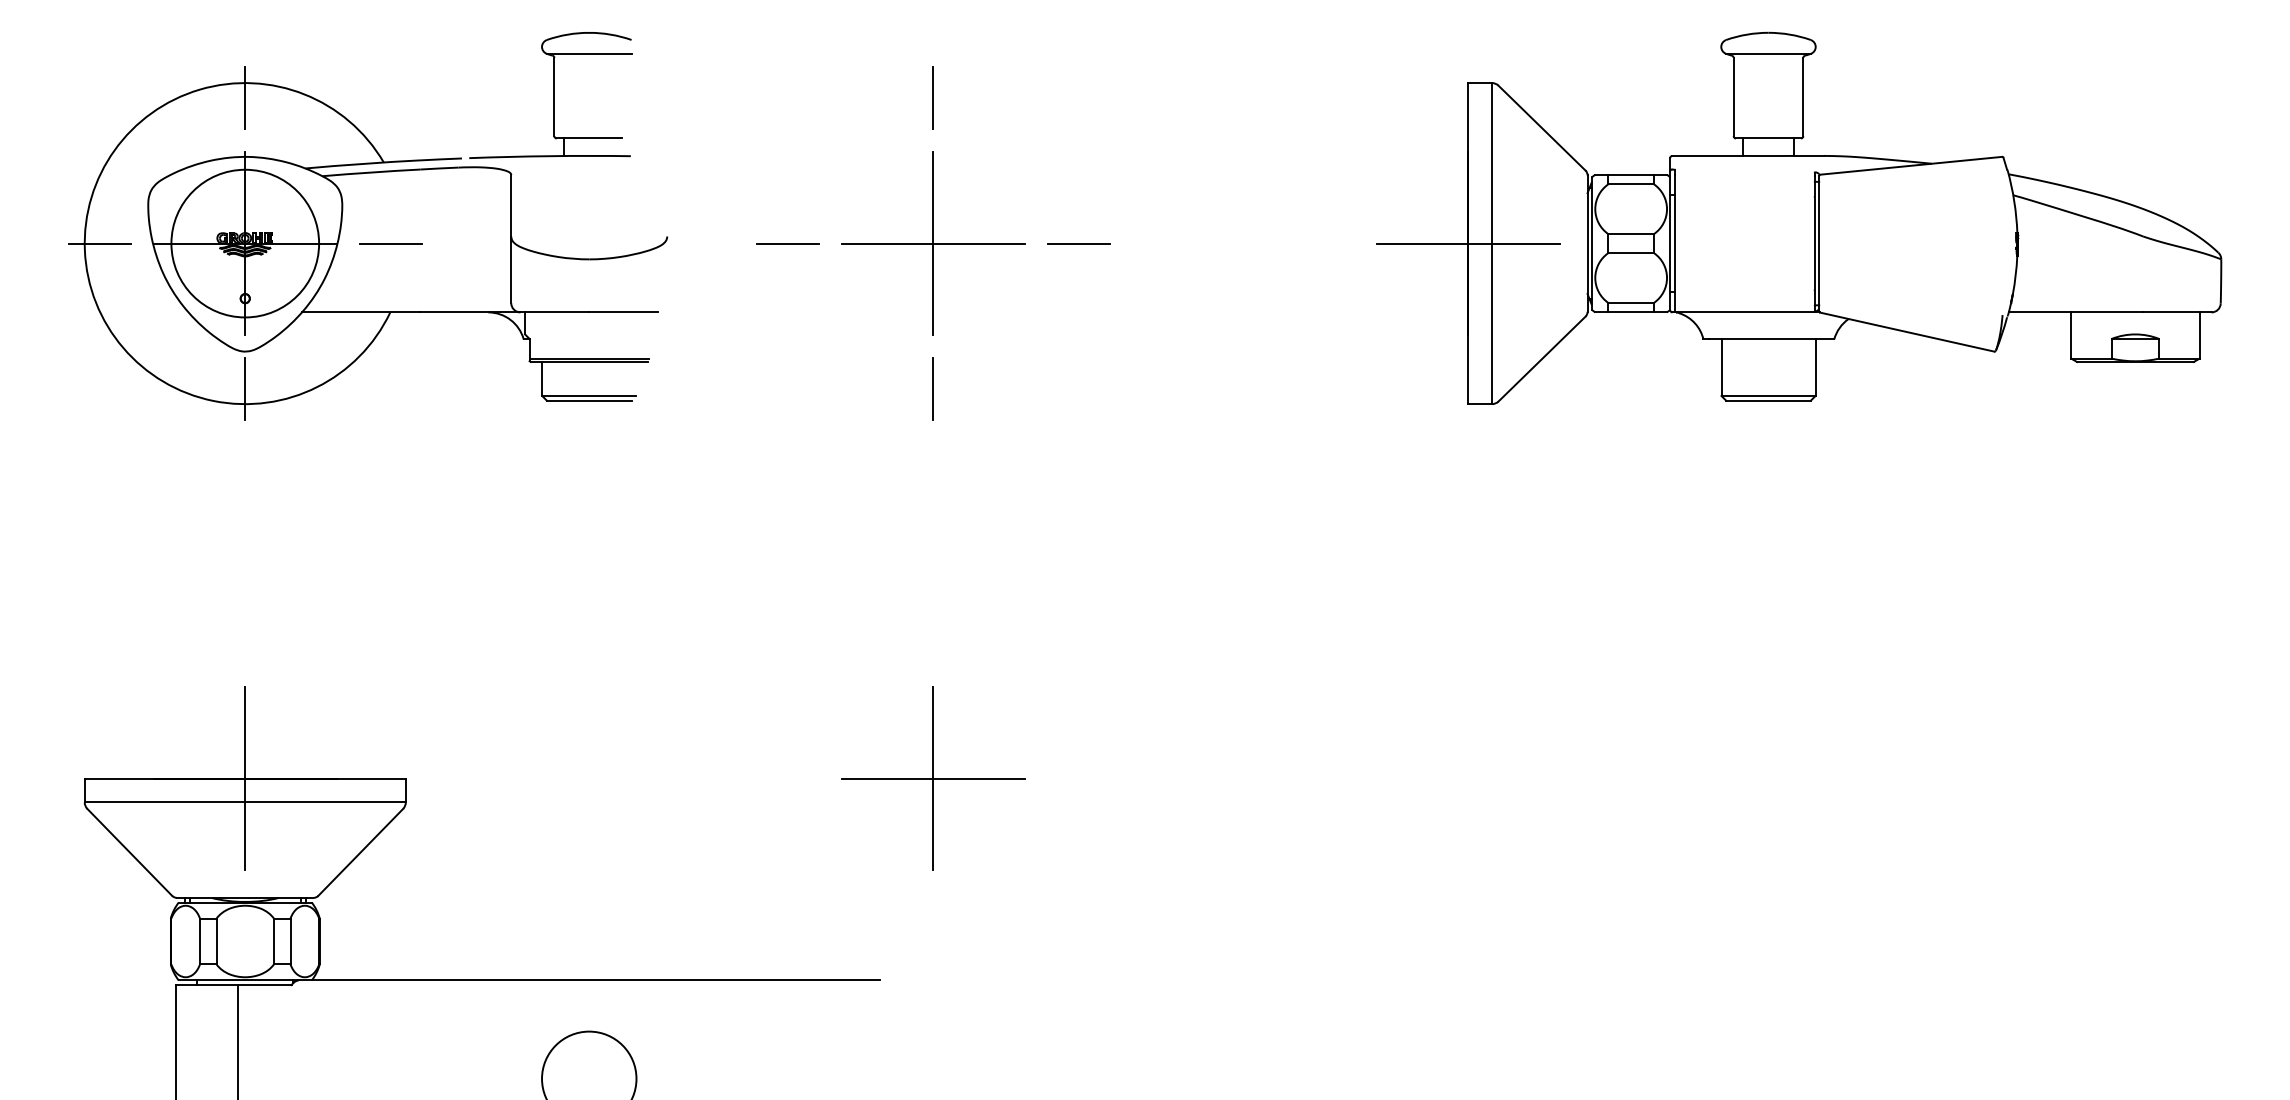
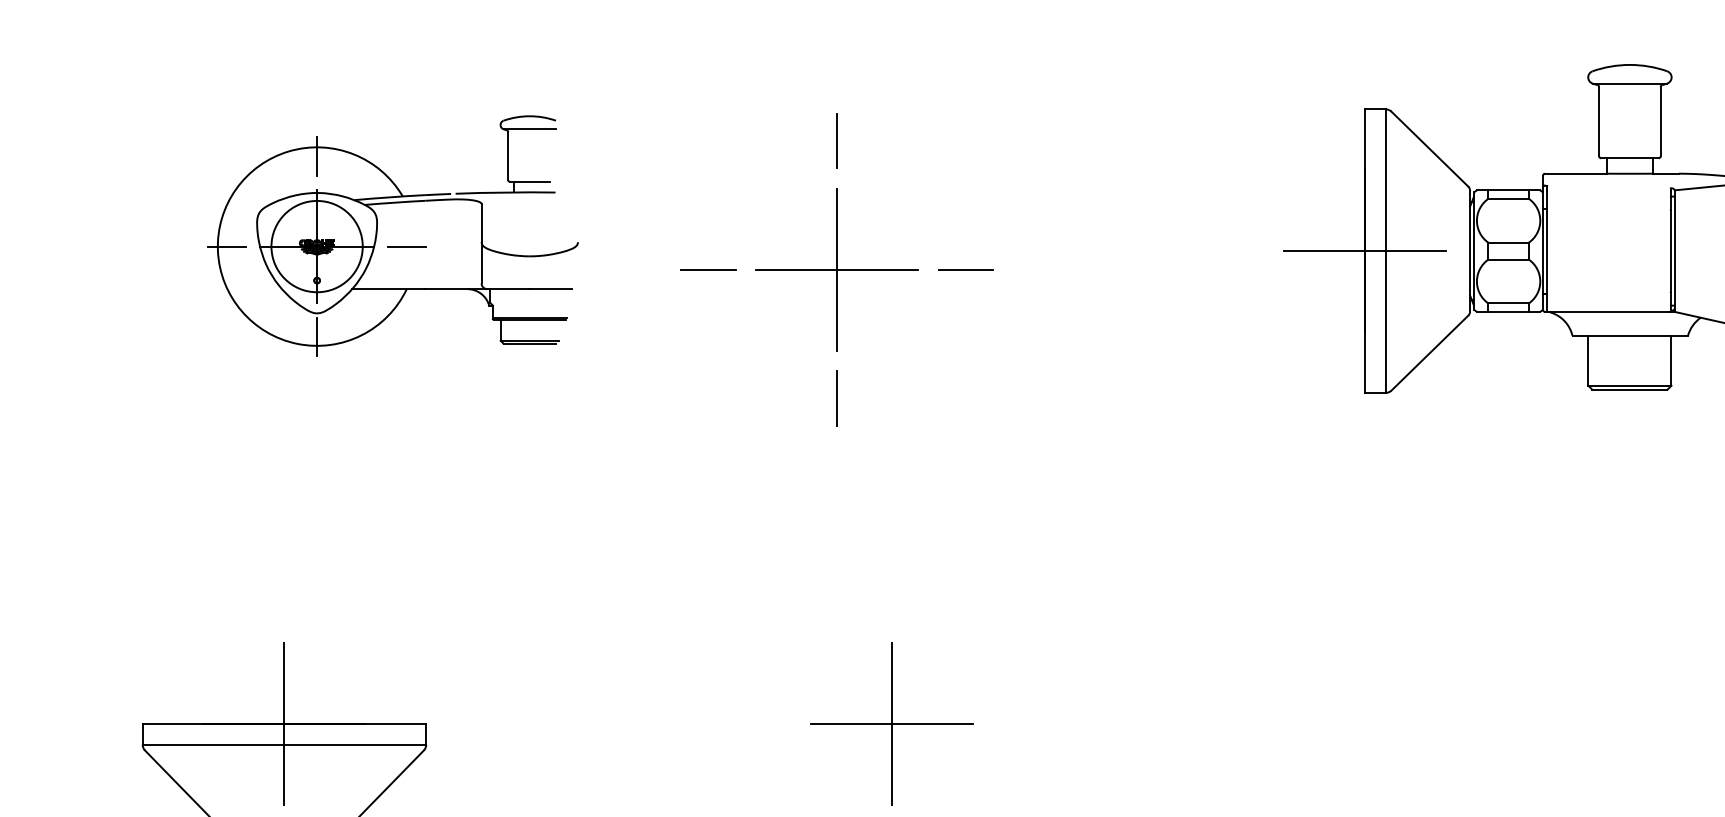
part: (368, 226) -> (393, 236), size x0.7
part: (933, 243) -> (837, 269), moved

